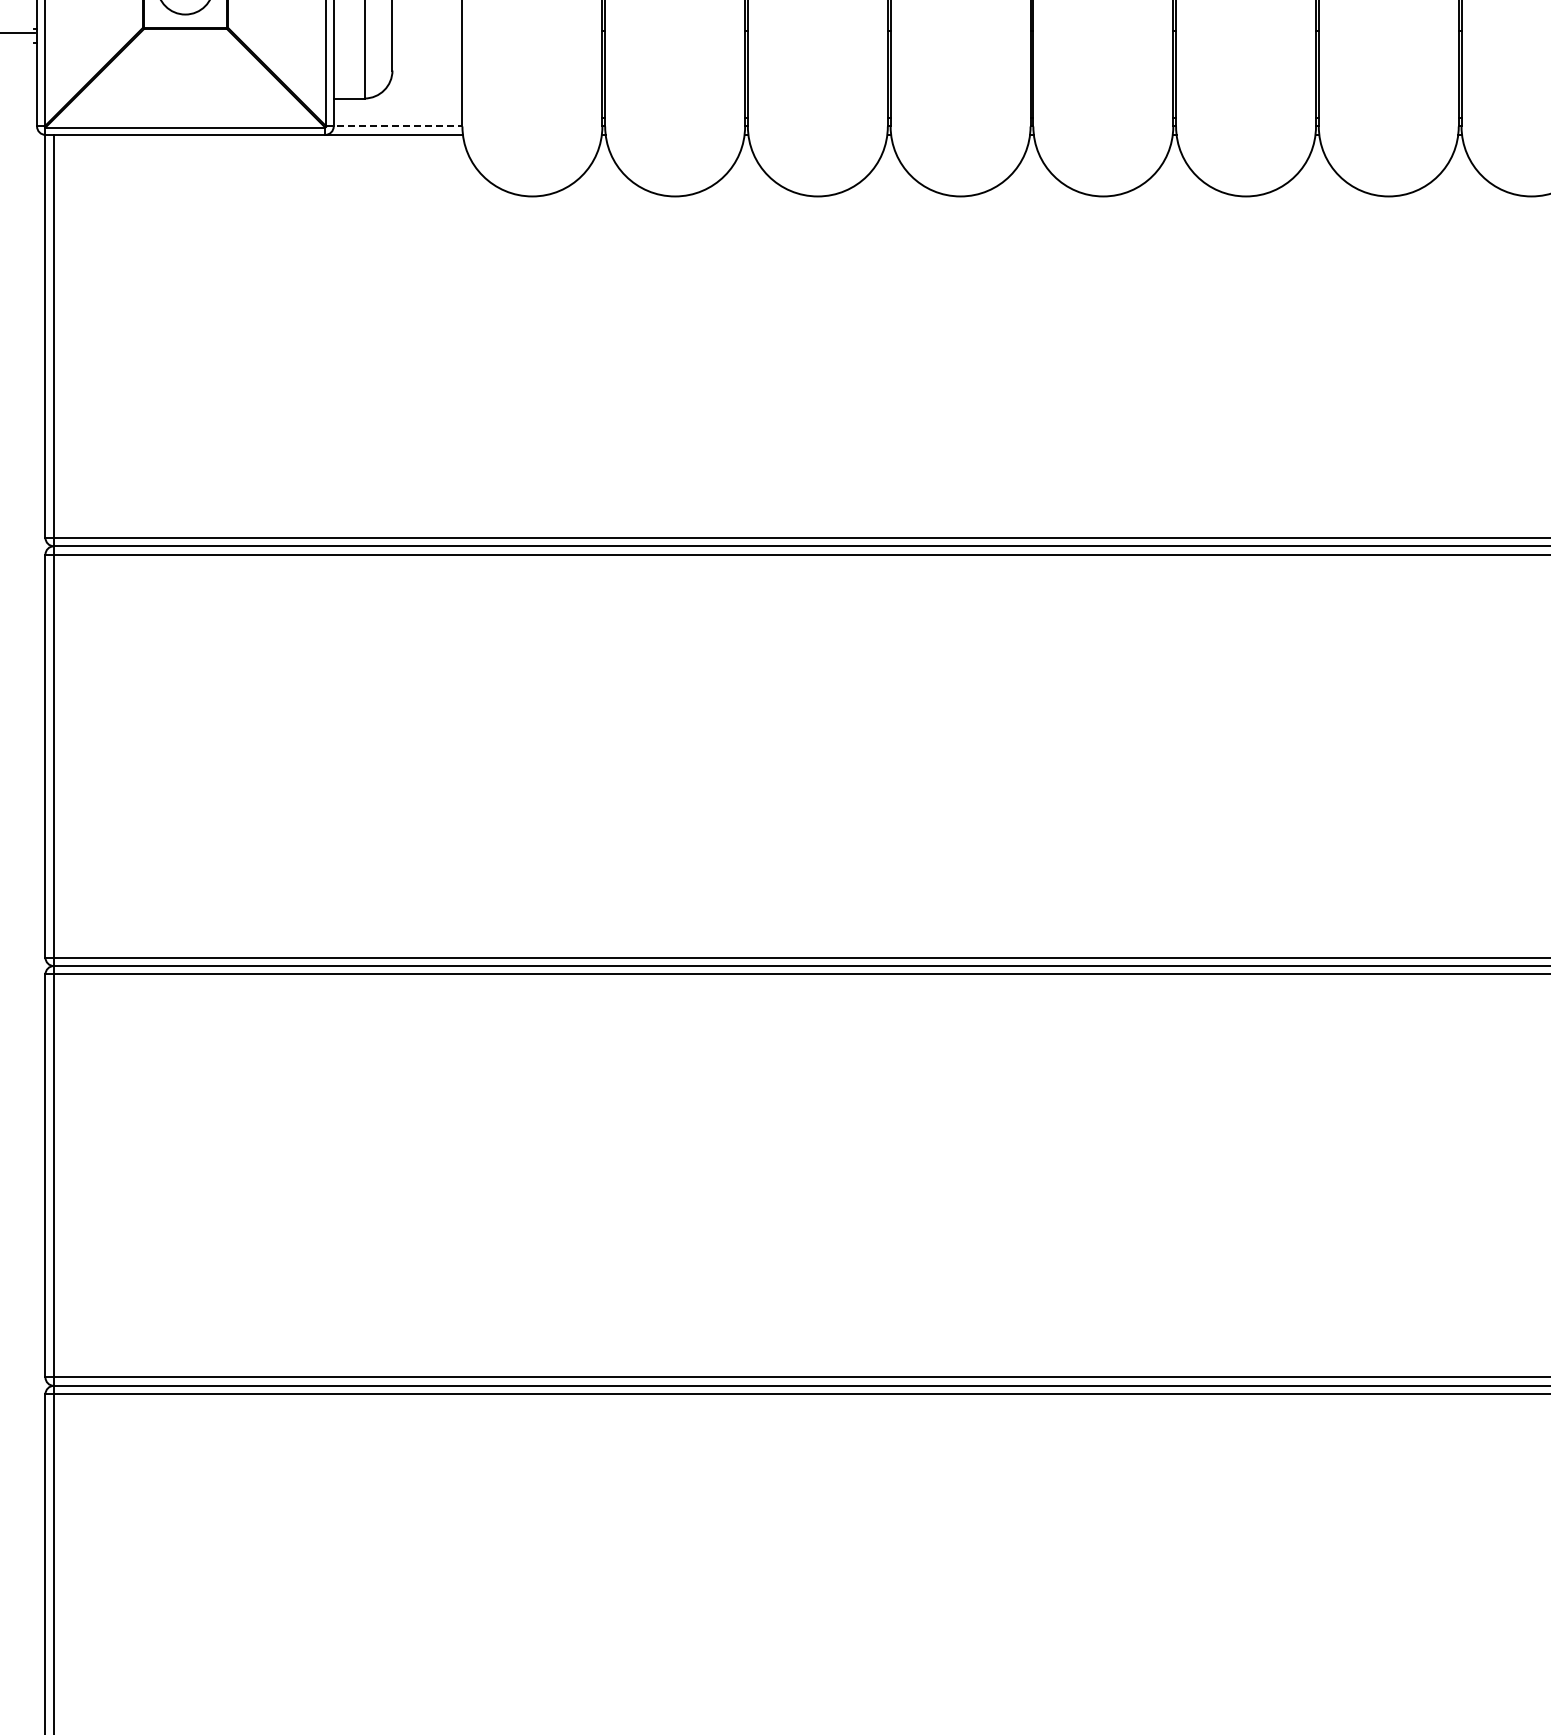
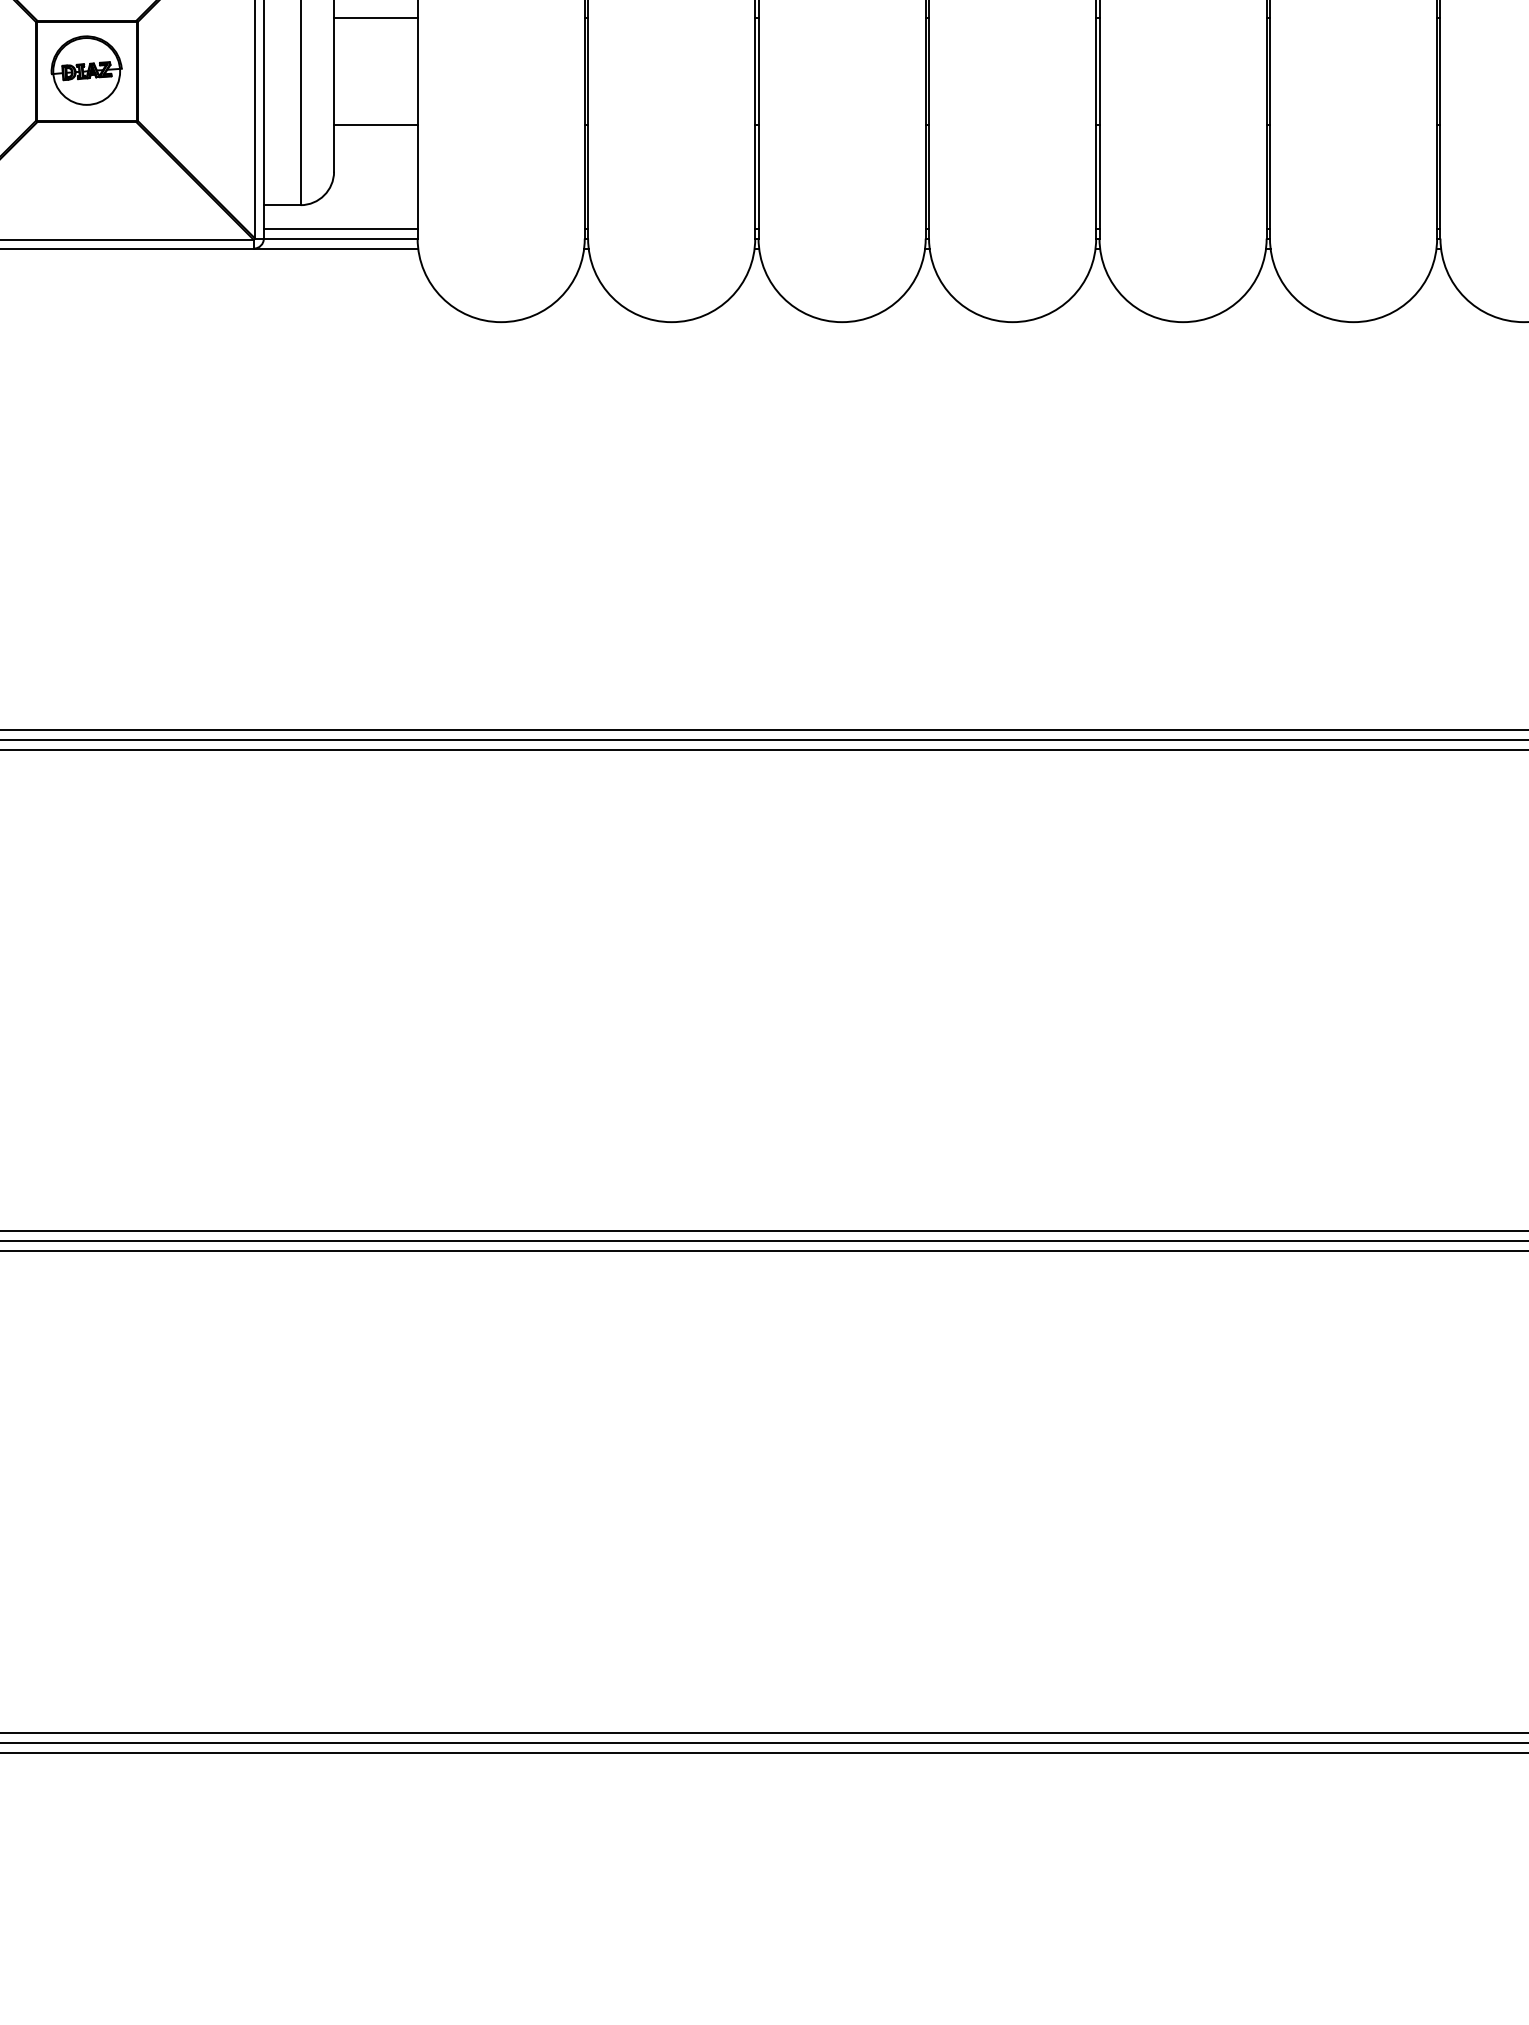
line: (427, 31) -> (375, 125), added
line: (397, 118) -> (340, 229), added
line: (394, 126) -> (336, 238), dashed -> solid

